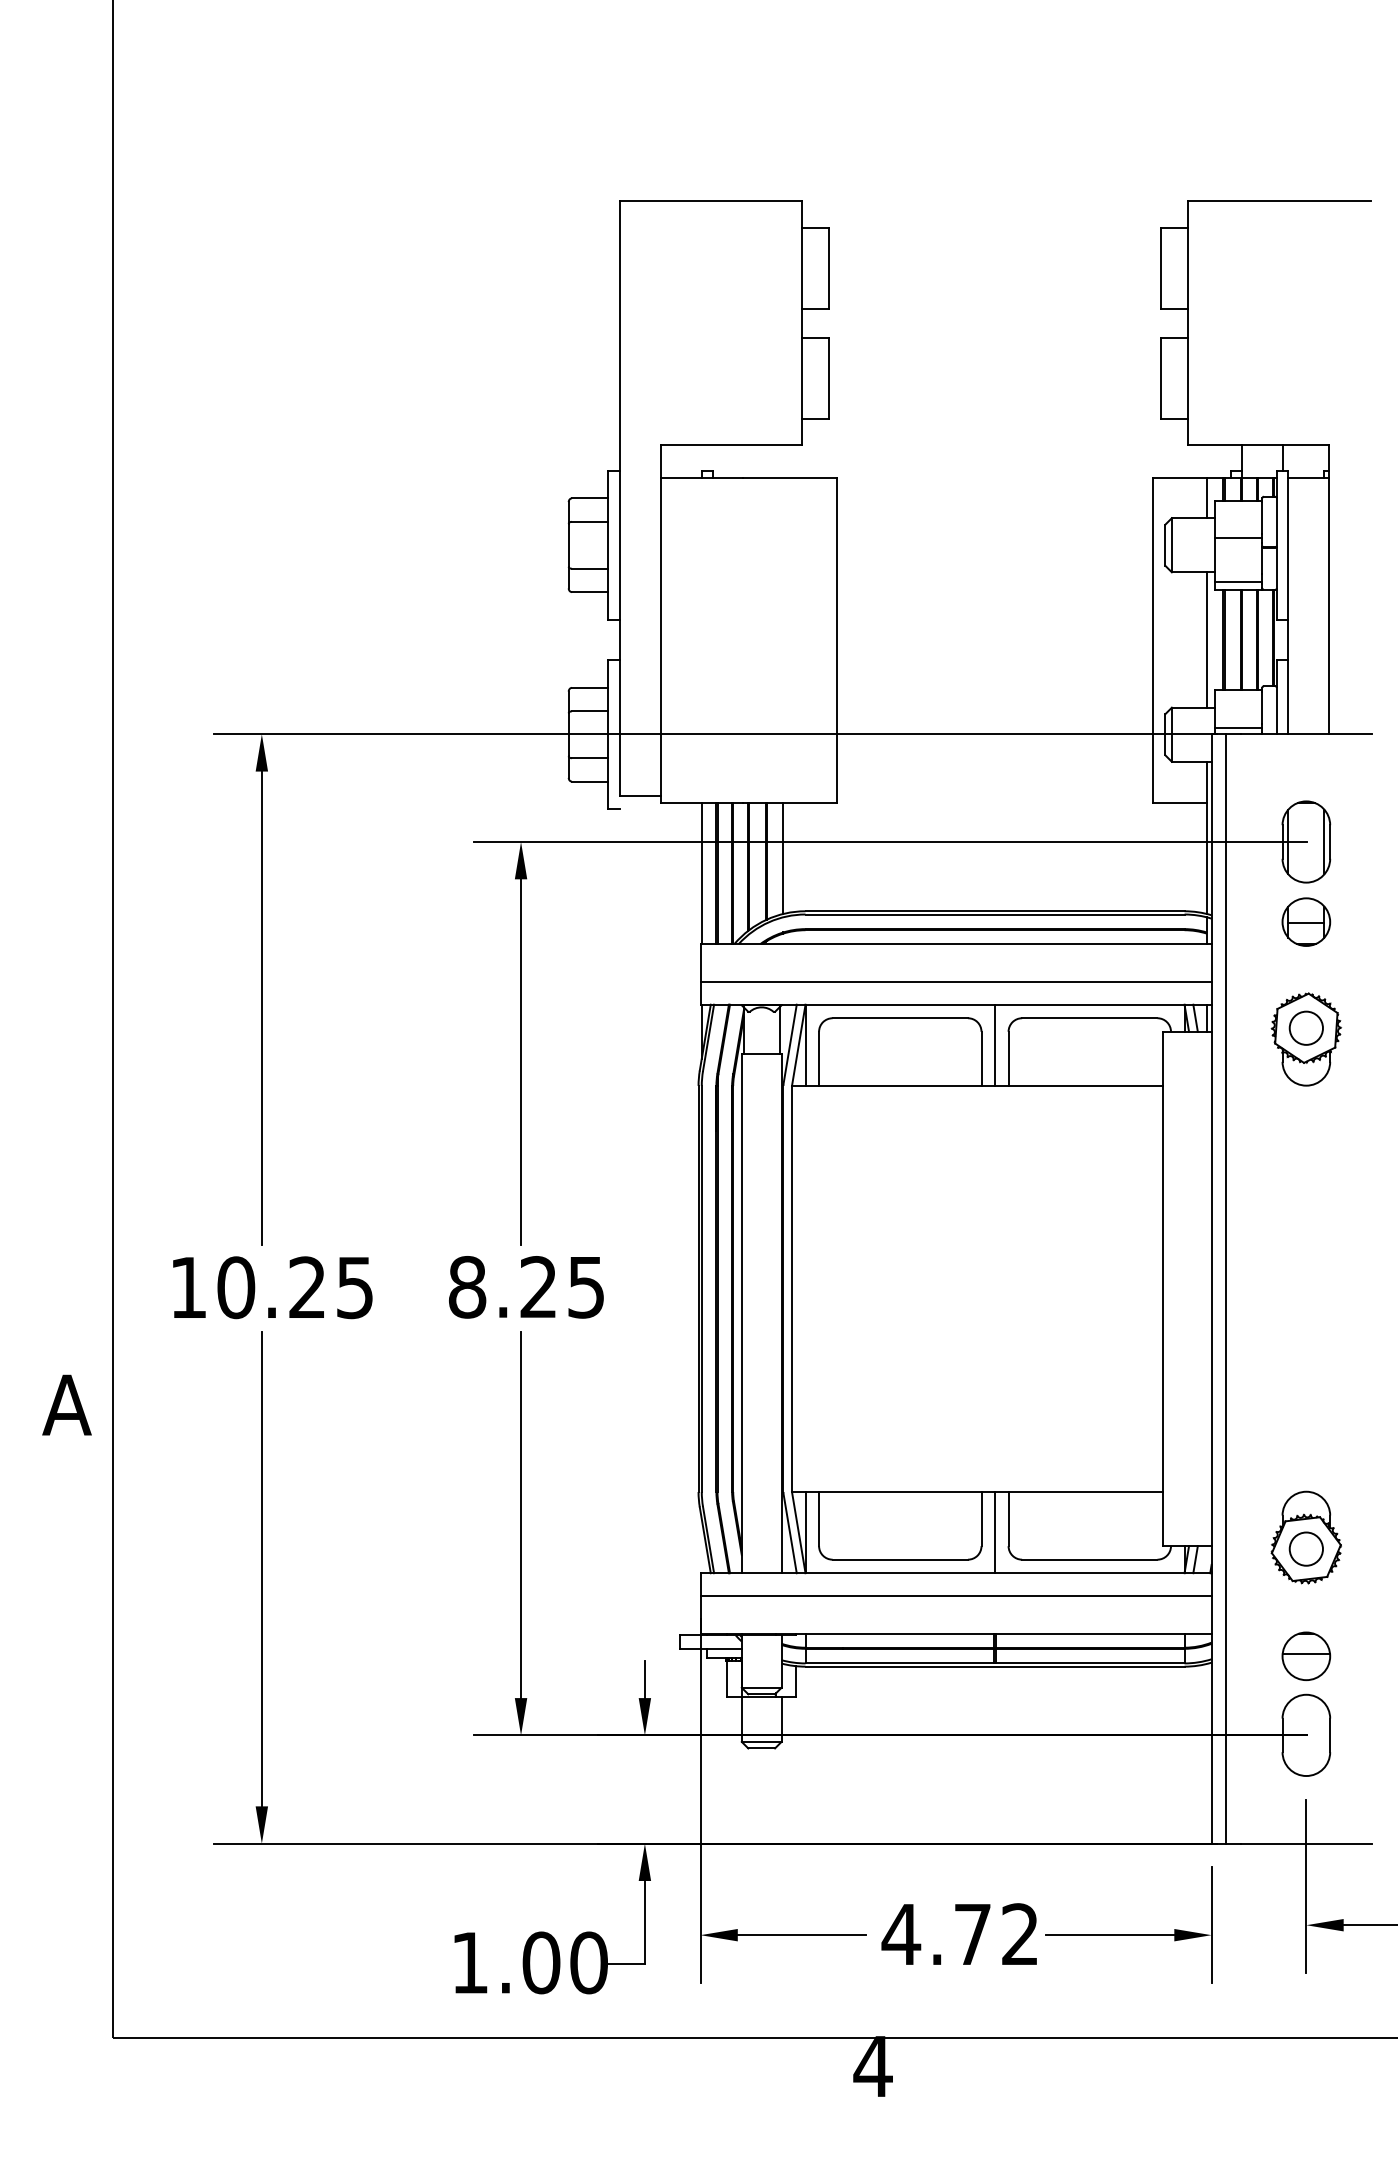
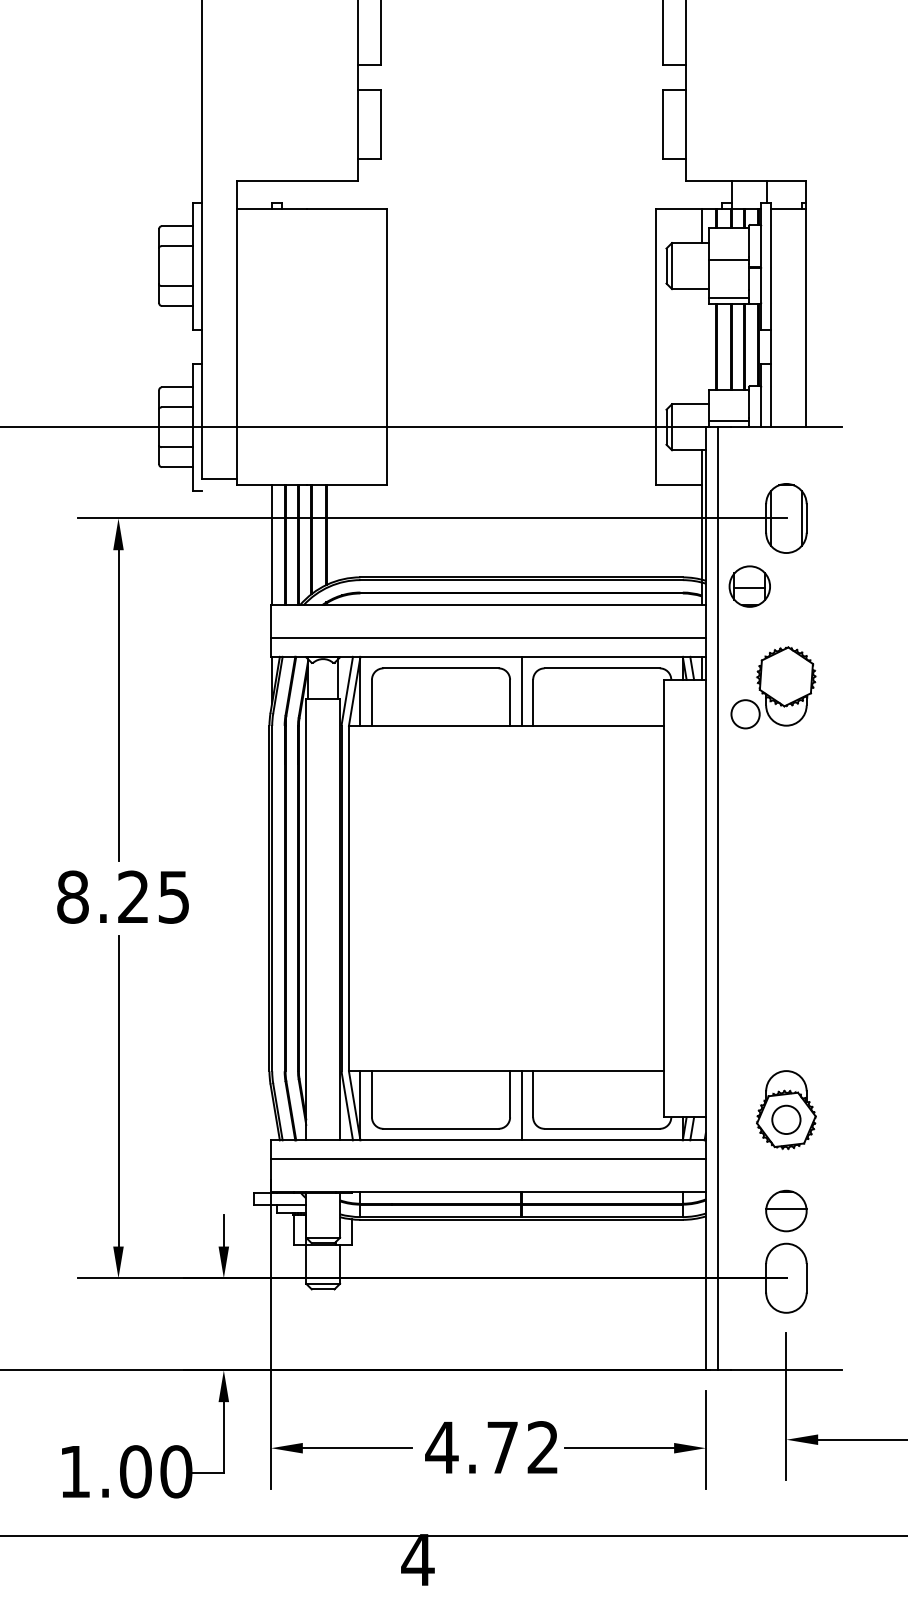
line: (1206, 639) -> (701, 346), removed
line: (783, 857) -> (341, 531), removed
part: (1306, 921) -> (749, 586), moved
circle: (1305, 1027) -> (744, 713), moved

